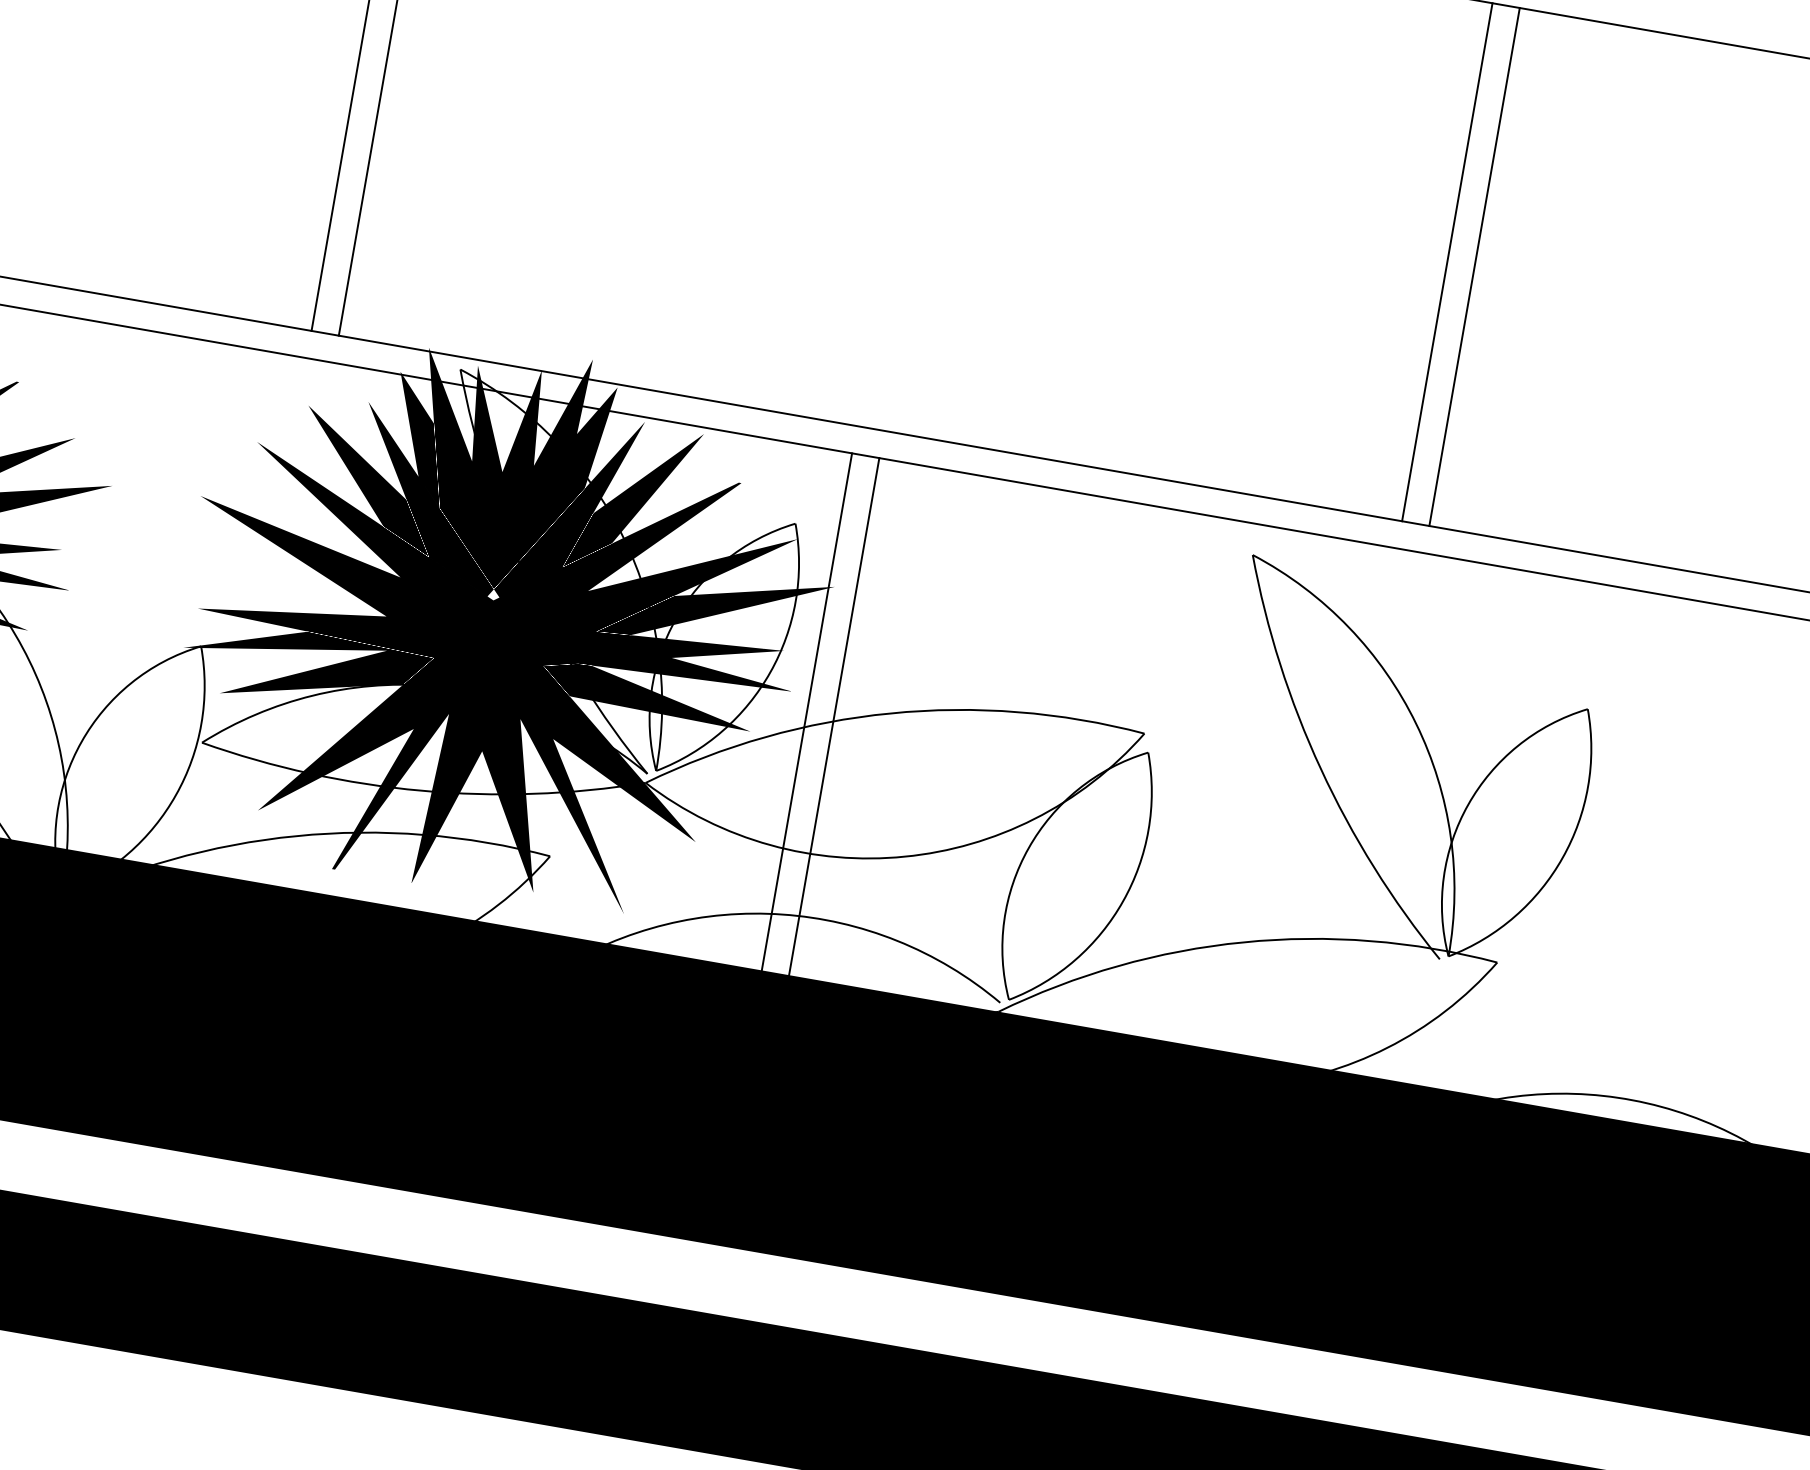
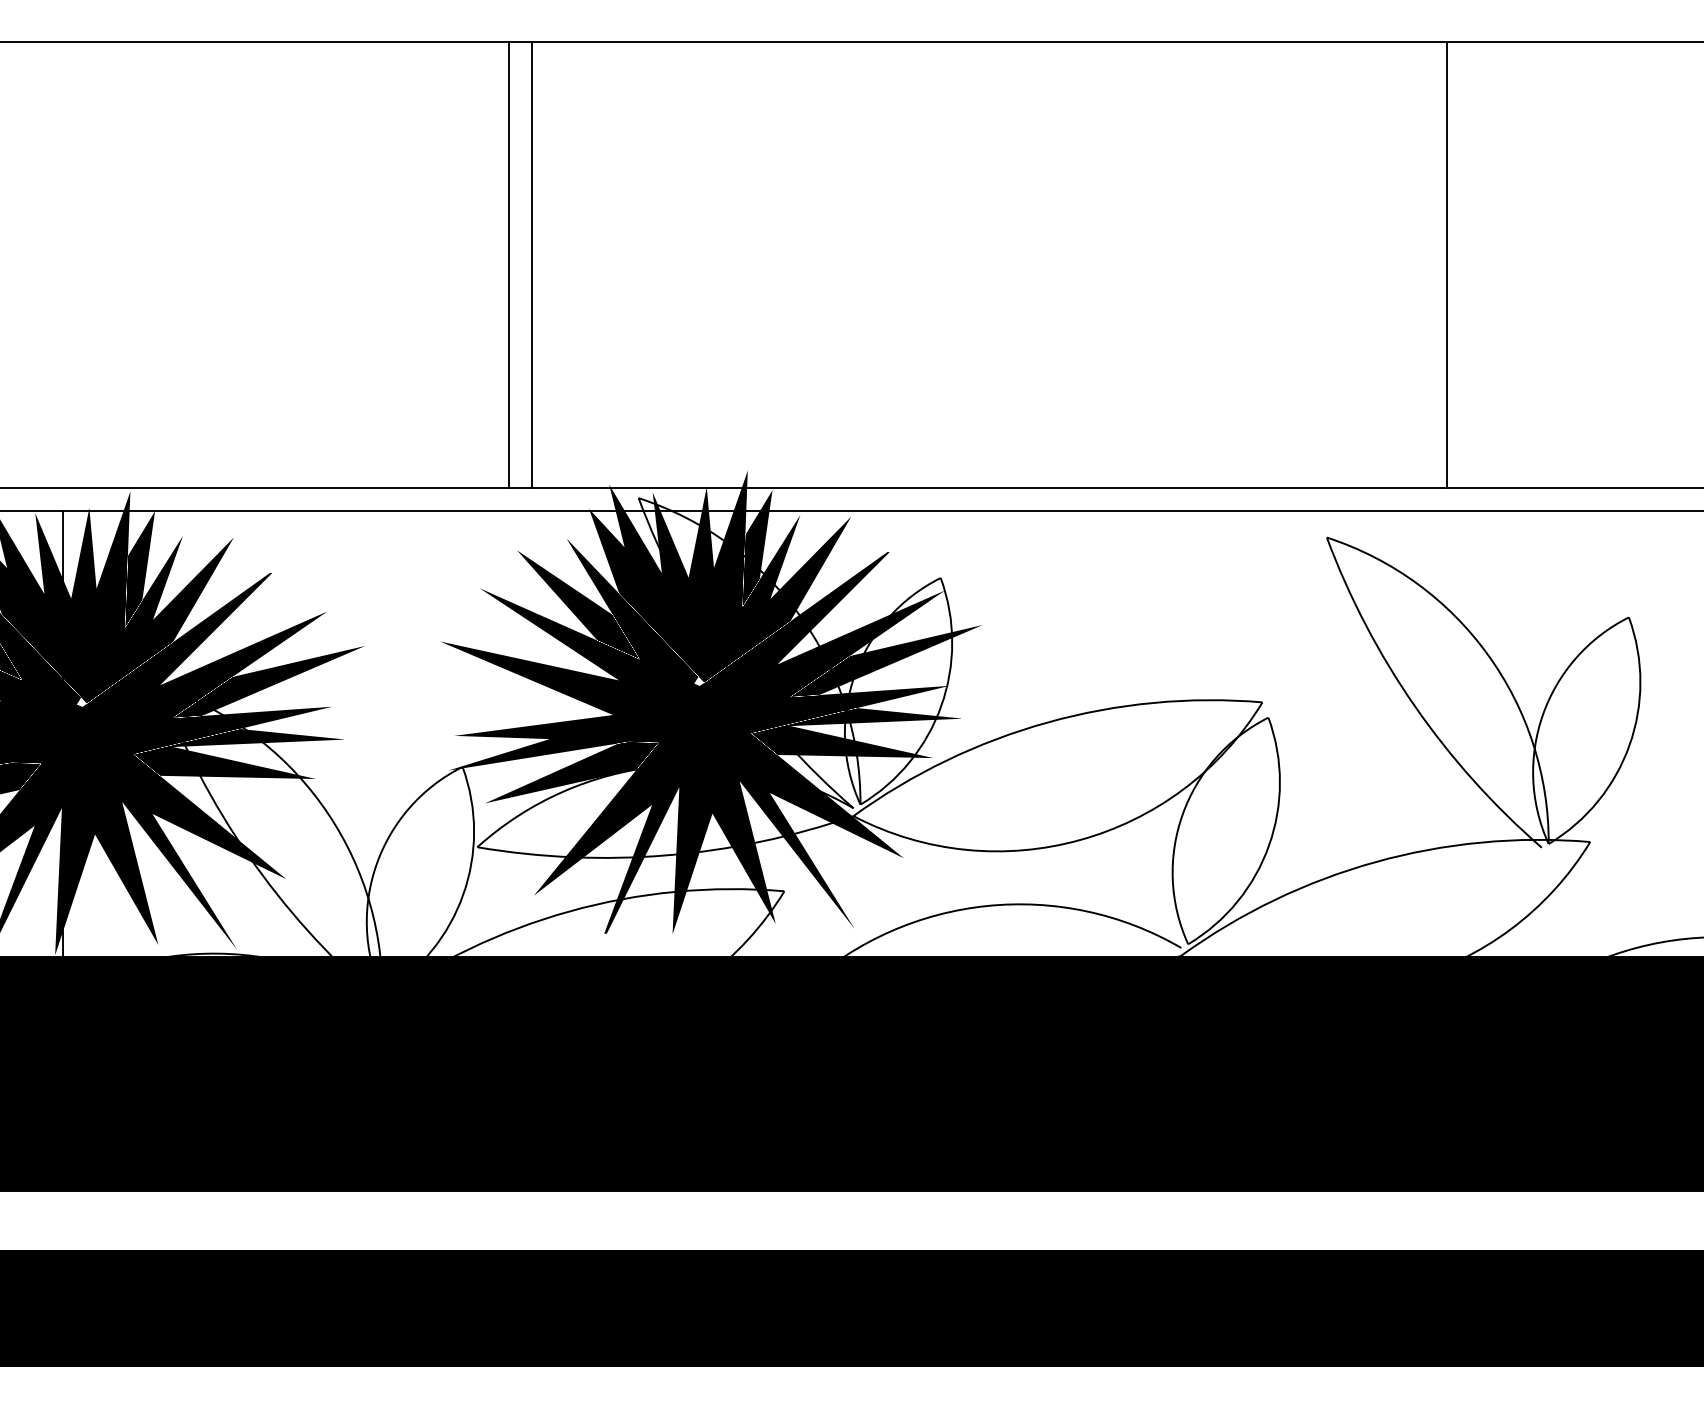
line: (1475, 266) -> (1470, 264), removed
line: (806, 711) -> (977, 733), removed
line: (834, 716) -> (1001, 733), removed

